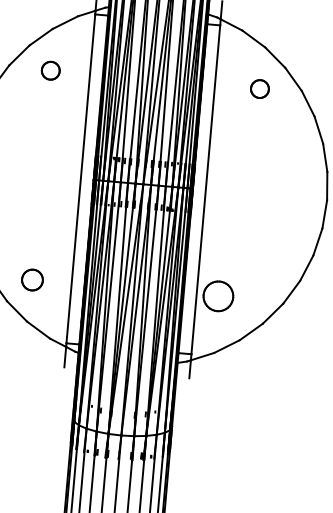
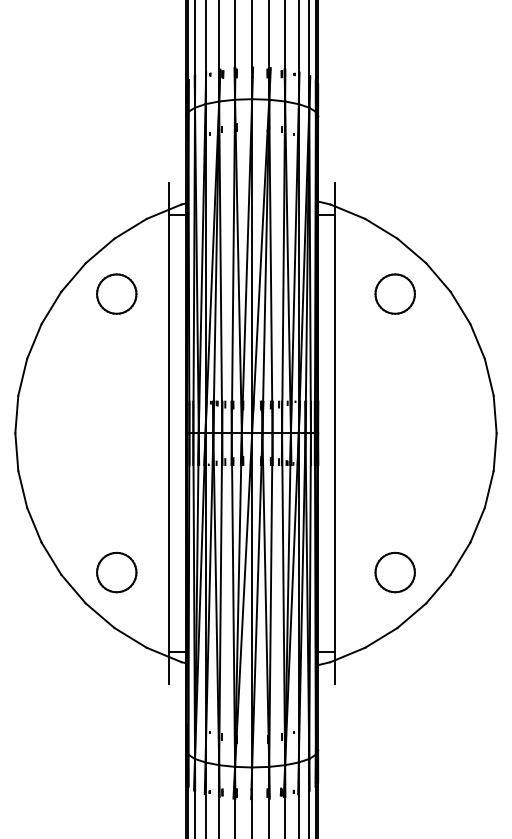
part: (50, 70) -> (116, 293), size x1.67
part: (259, 88) -> (394, 293), size x1.67
part: (32, 280) -> (116, 572), size x1.43
part: (217, 296) -> (394, 572), moved

